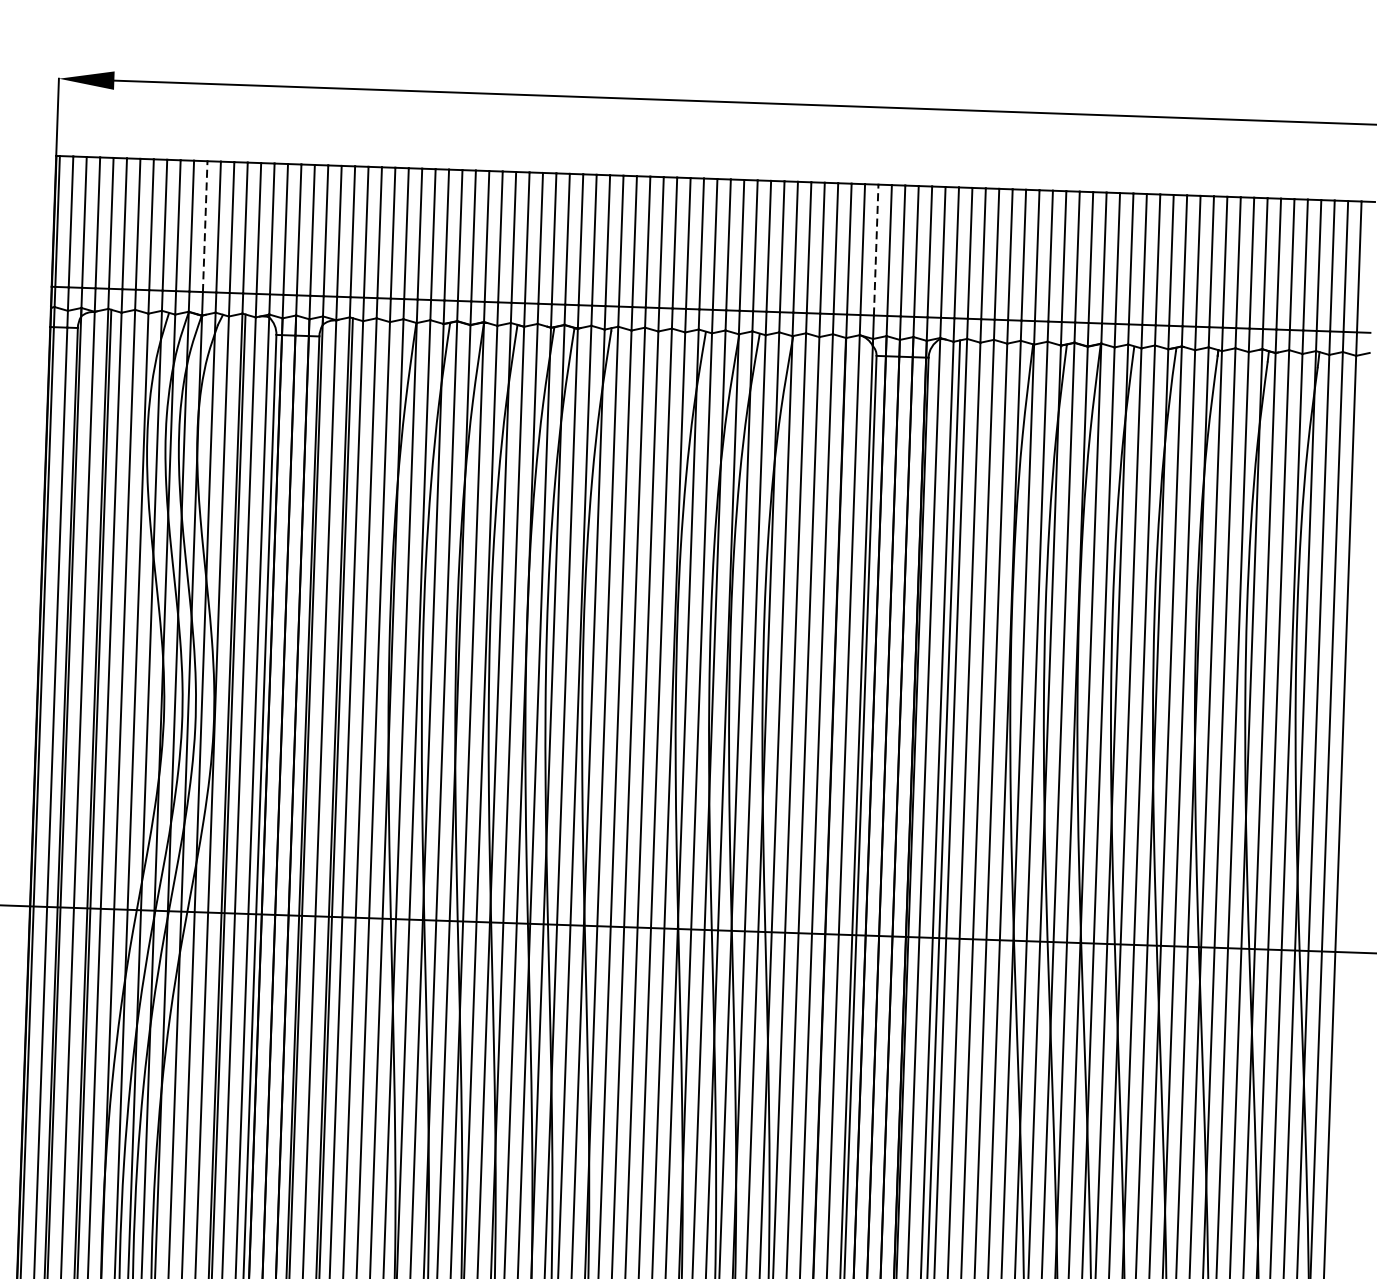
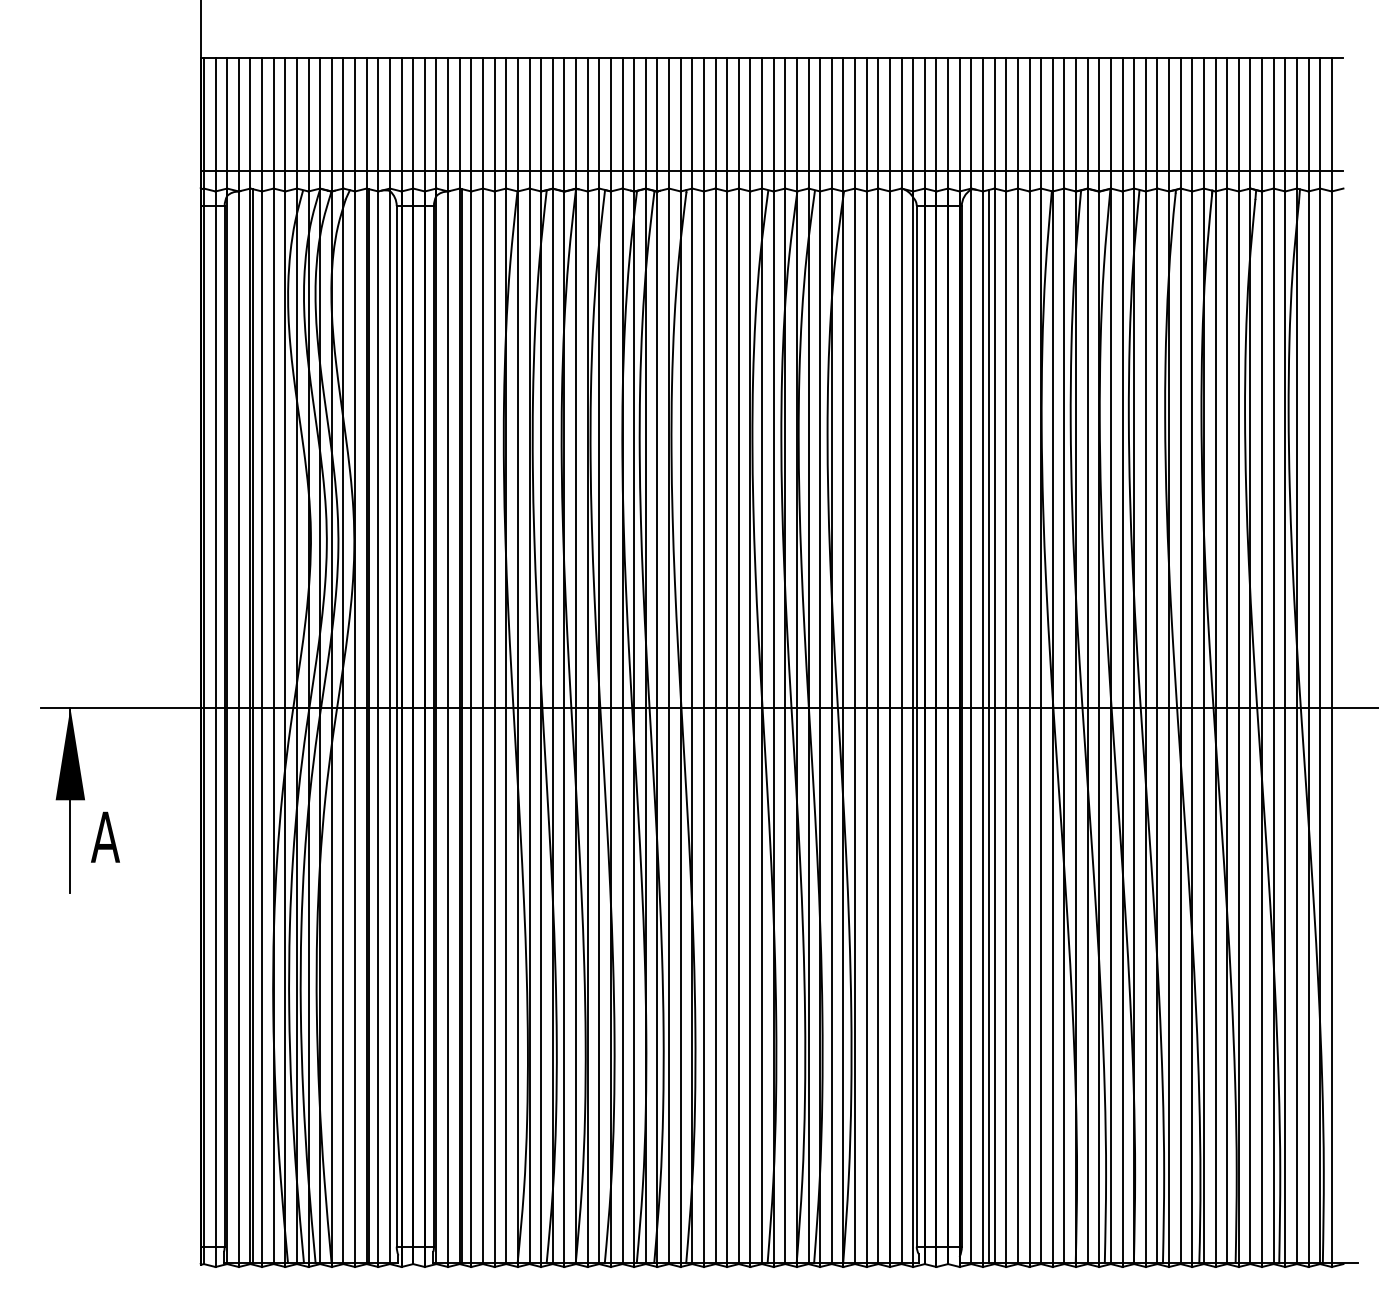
line: (204, 226) -> (331, 114), dashed -> solid
line: (876, 250) -> (913, 114), dashed -> solid

